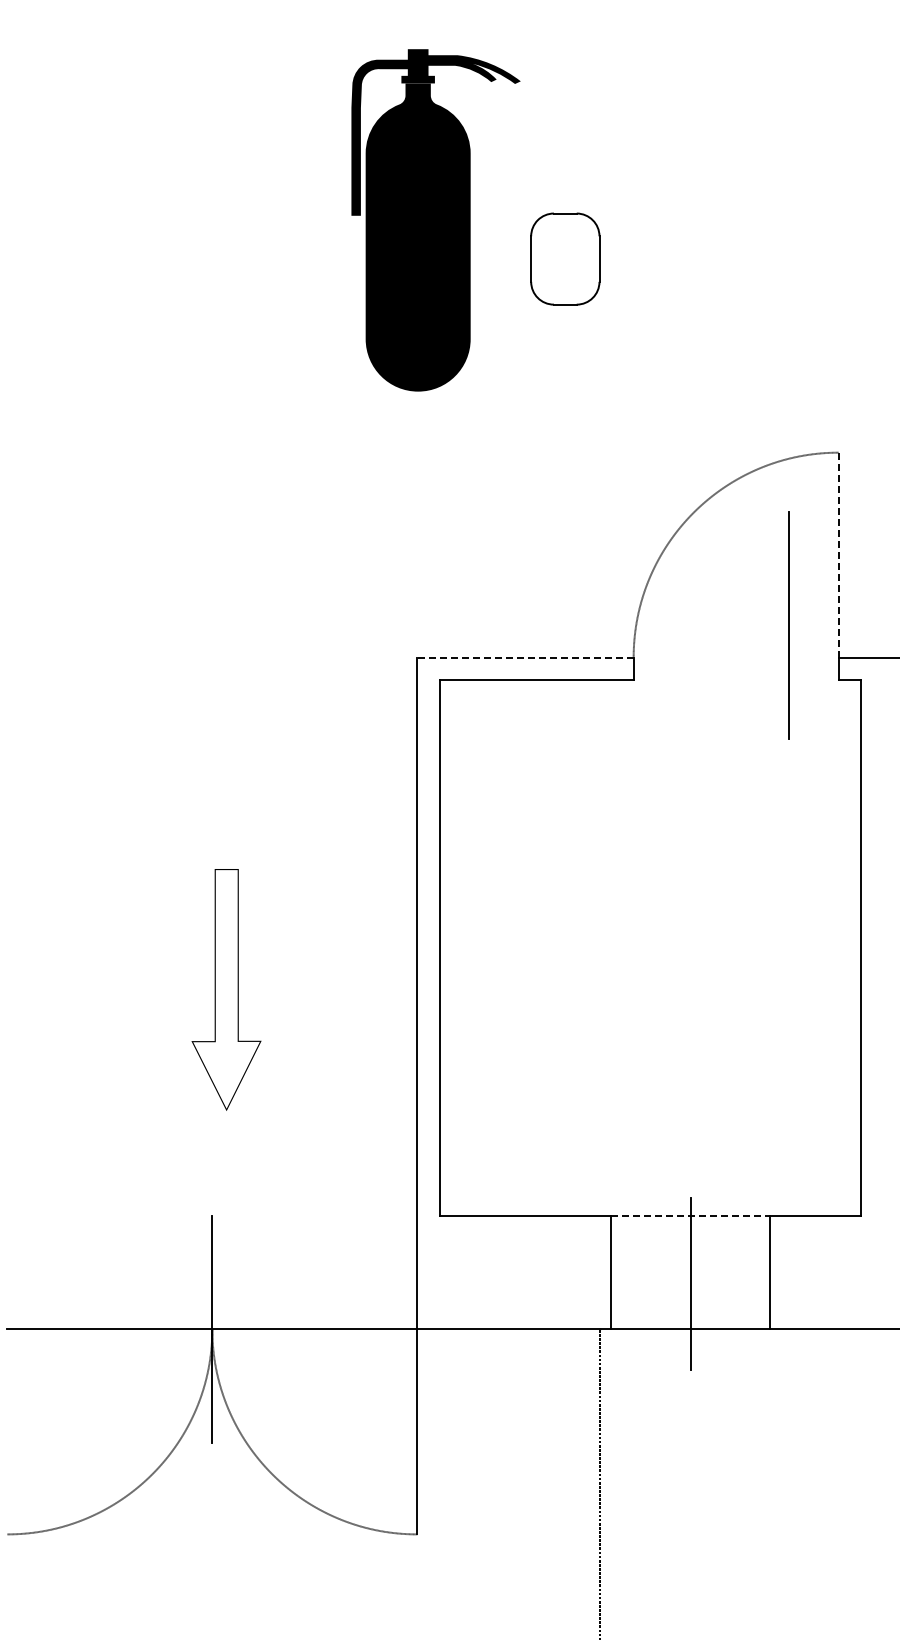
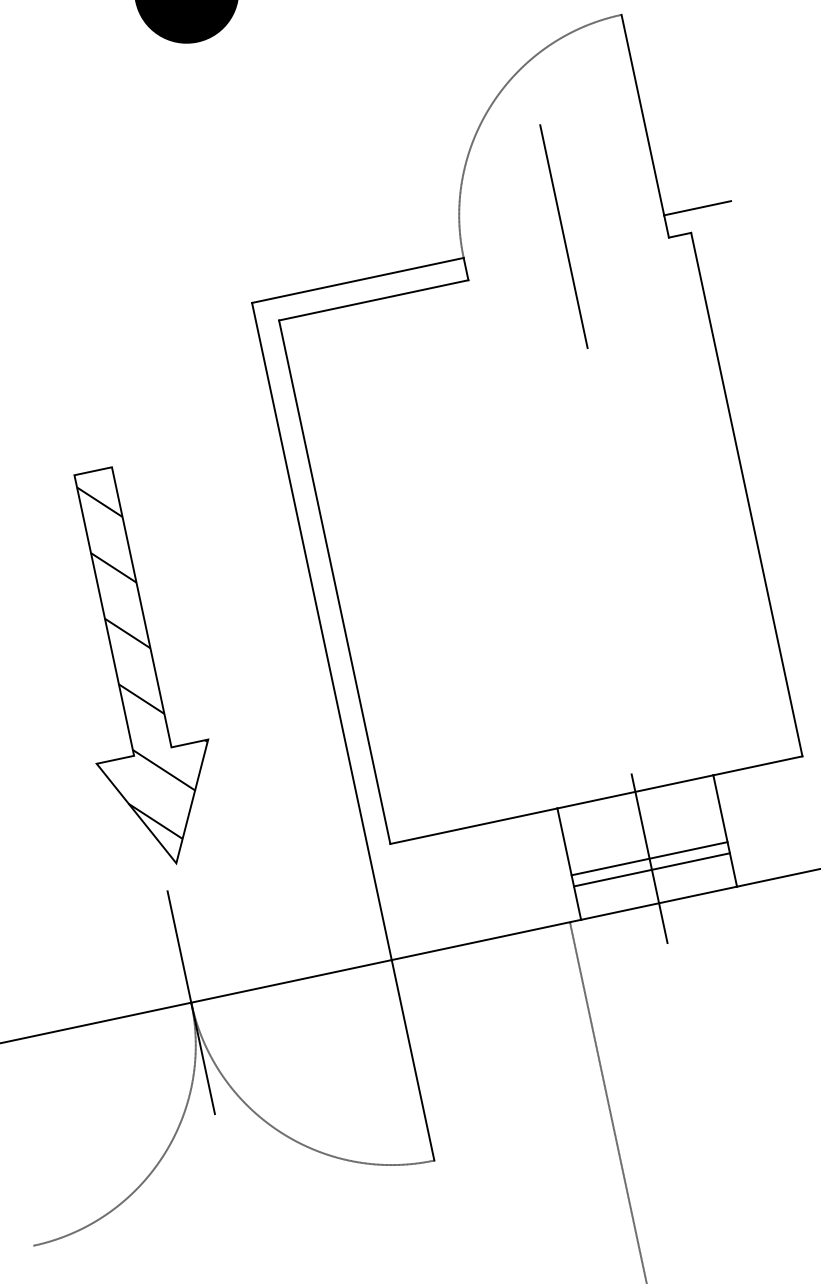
line: (838, 554) -> (642, 114), dashed -> solid
line: (788, 625) -> (563, 236), moved
line: (524, 657) -> (356, 280), dashed -> solid
part: (226, 989) -> (134, 667), size x1.67
line: (690, 1215) -> (635, 791), dashed -> solid
line: (690, 1283) -> (649, 858), added
line: (690, 1295) -> (651, 870), added

